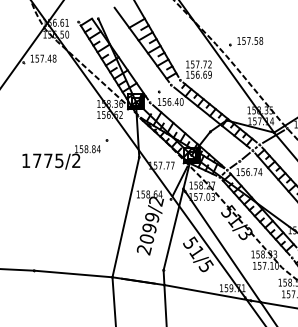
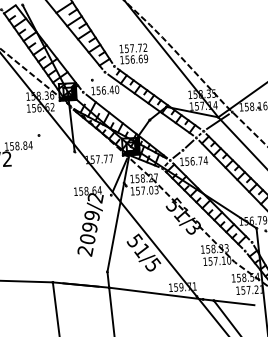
part: (246, 41) -> (183, 20), removed
line: (125, 217) -> (63, 217), removed
line: (222, 246) -> (169, 242), removed

